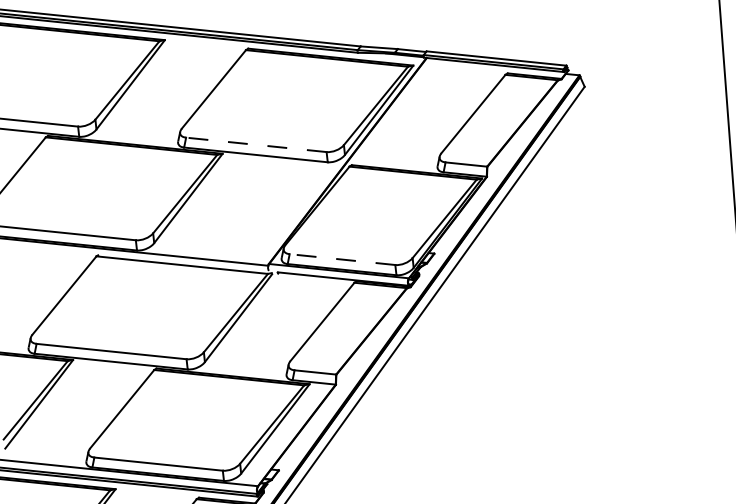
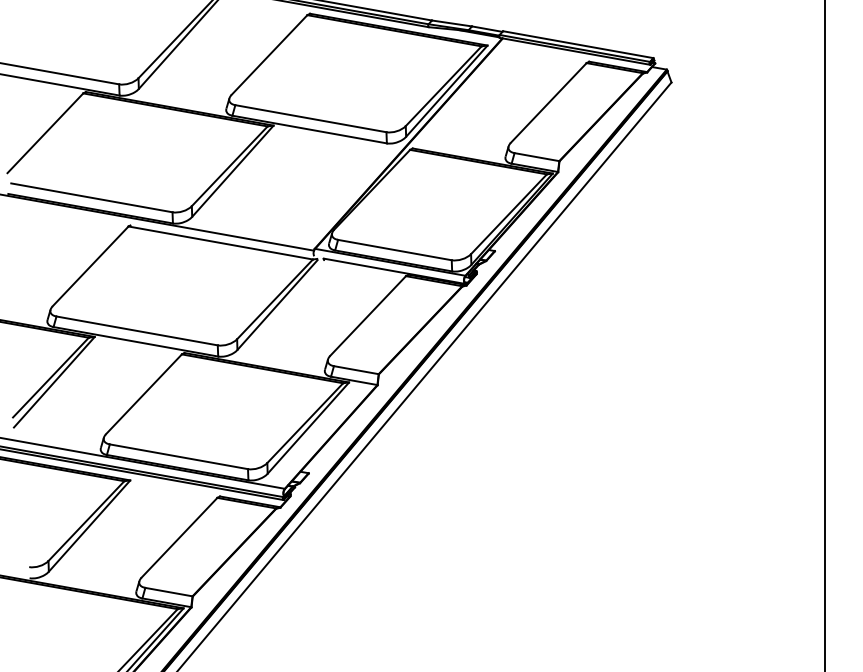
line: (255, 144) -> (310, 118), dashed -> solid
line: (342, 260) -> (394, 250), dashed -> solid

